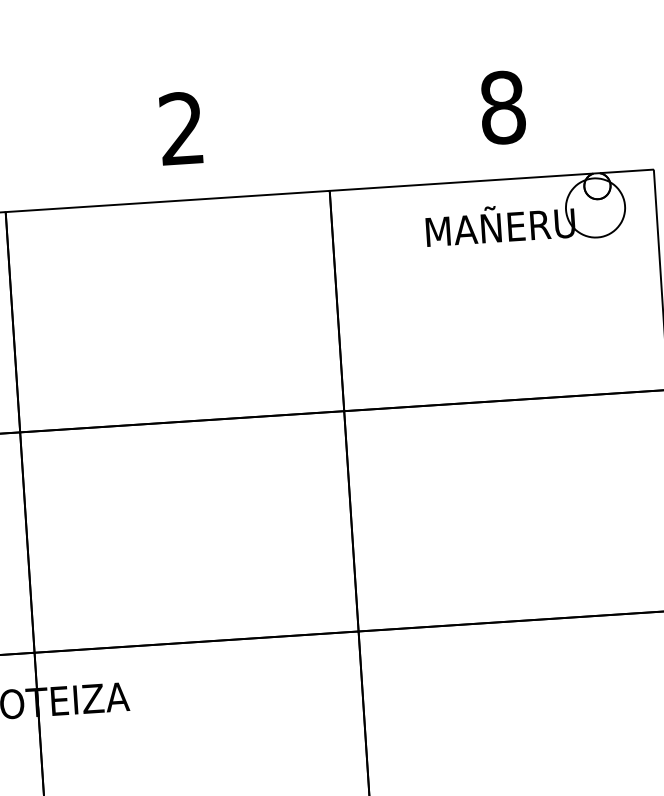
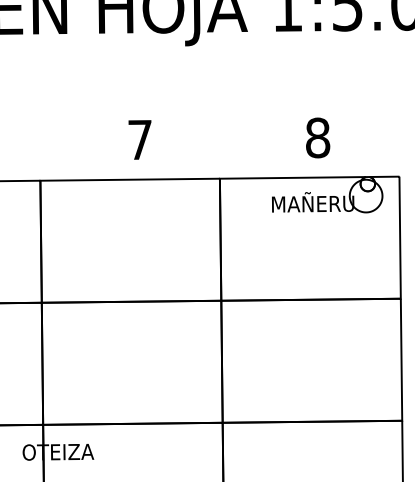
text: (180, 127) -> (139, 139), 2 -> 7

